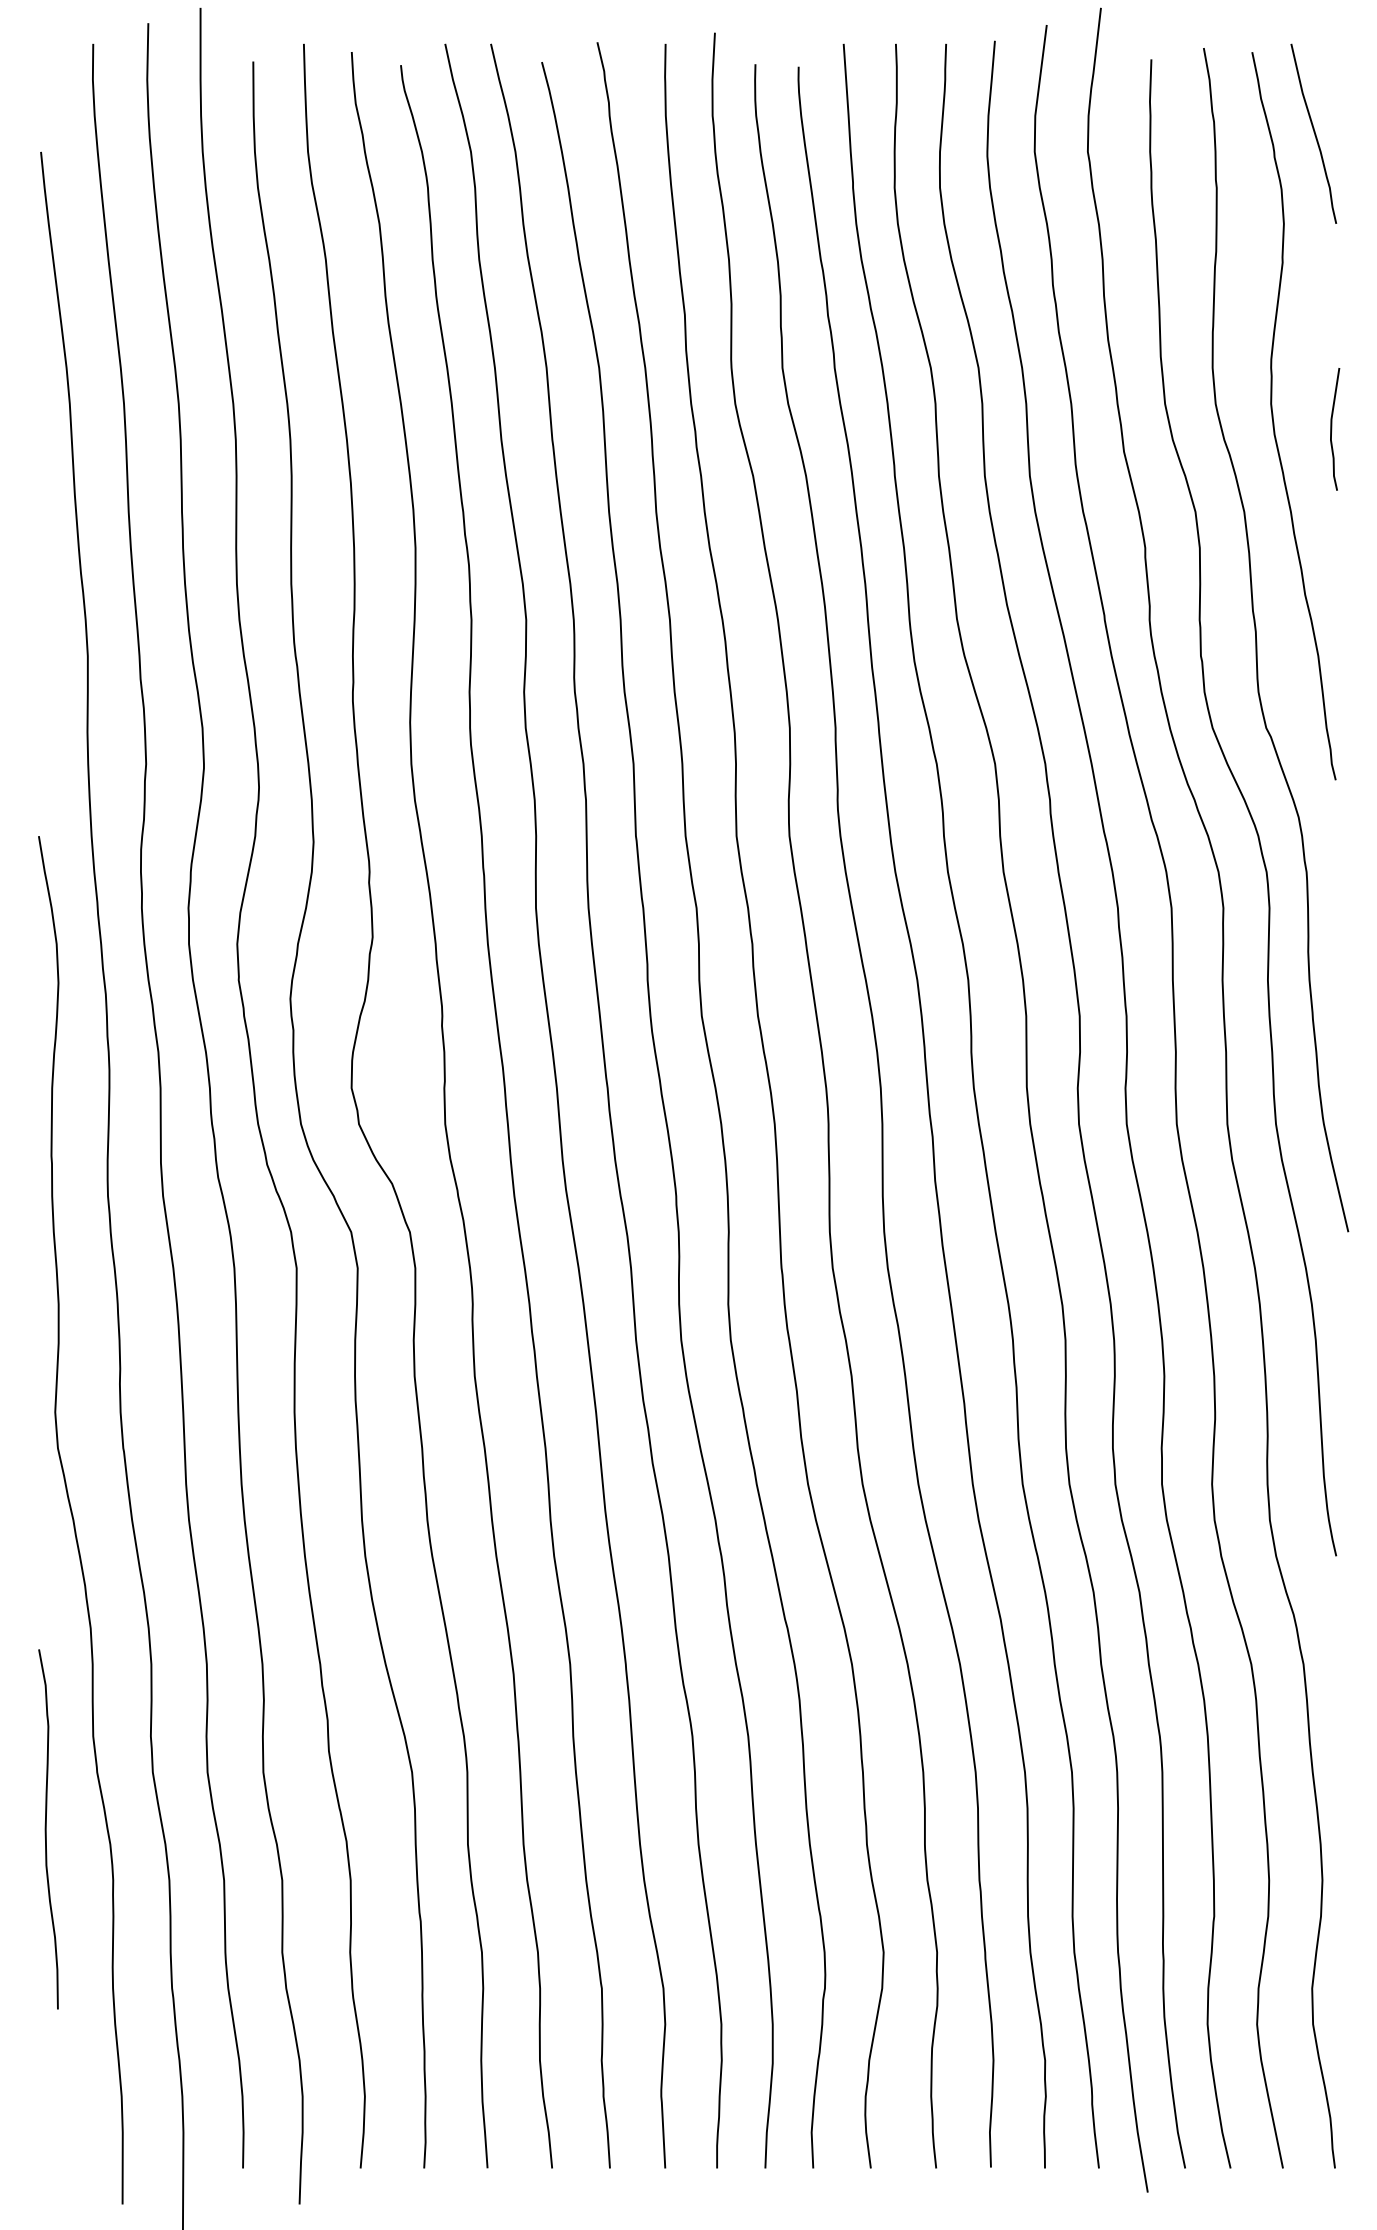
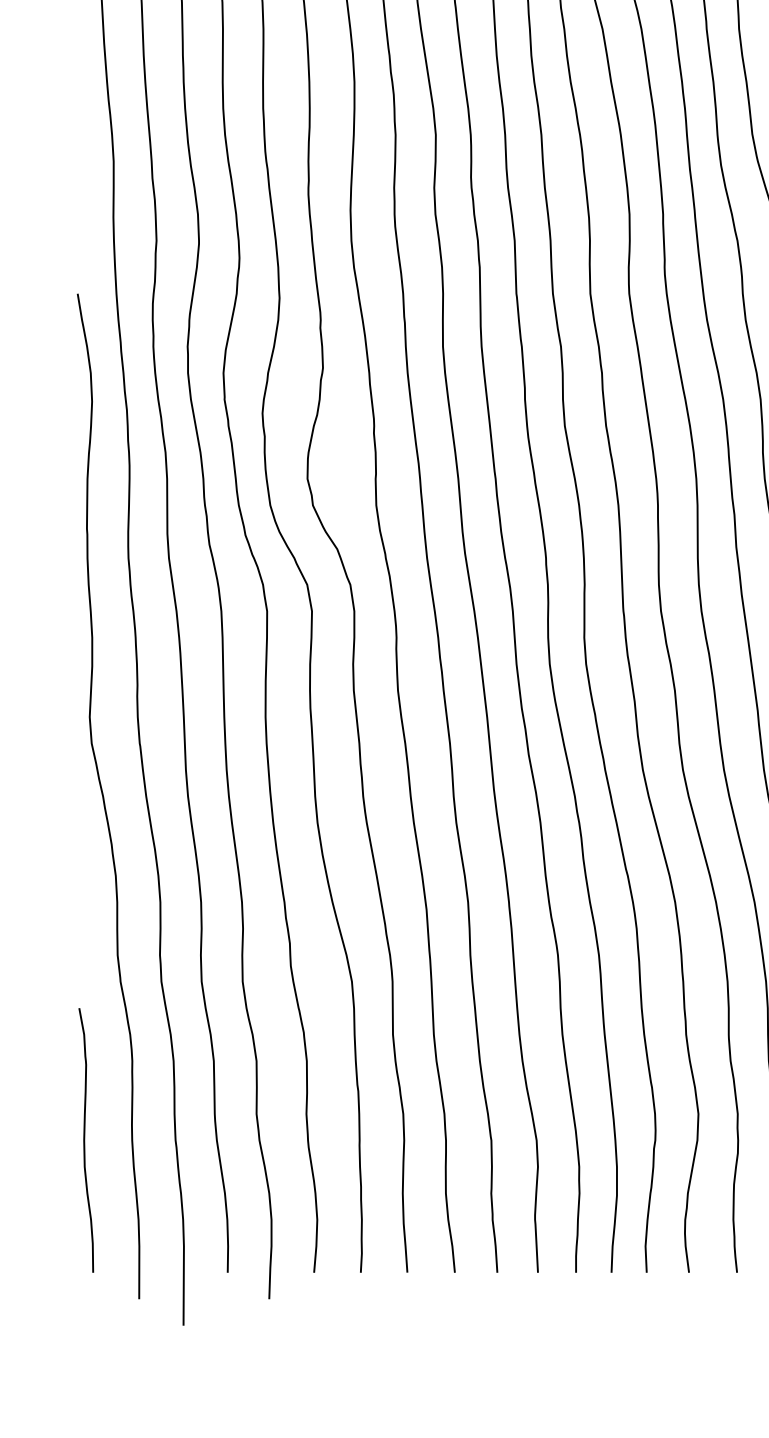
curve: (46, 1829) -> (84, 1140), moved

